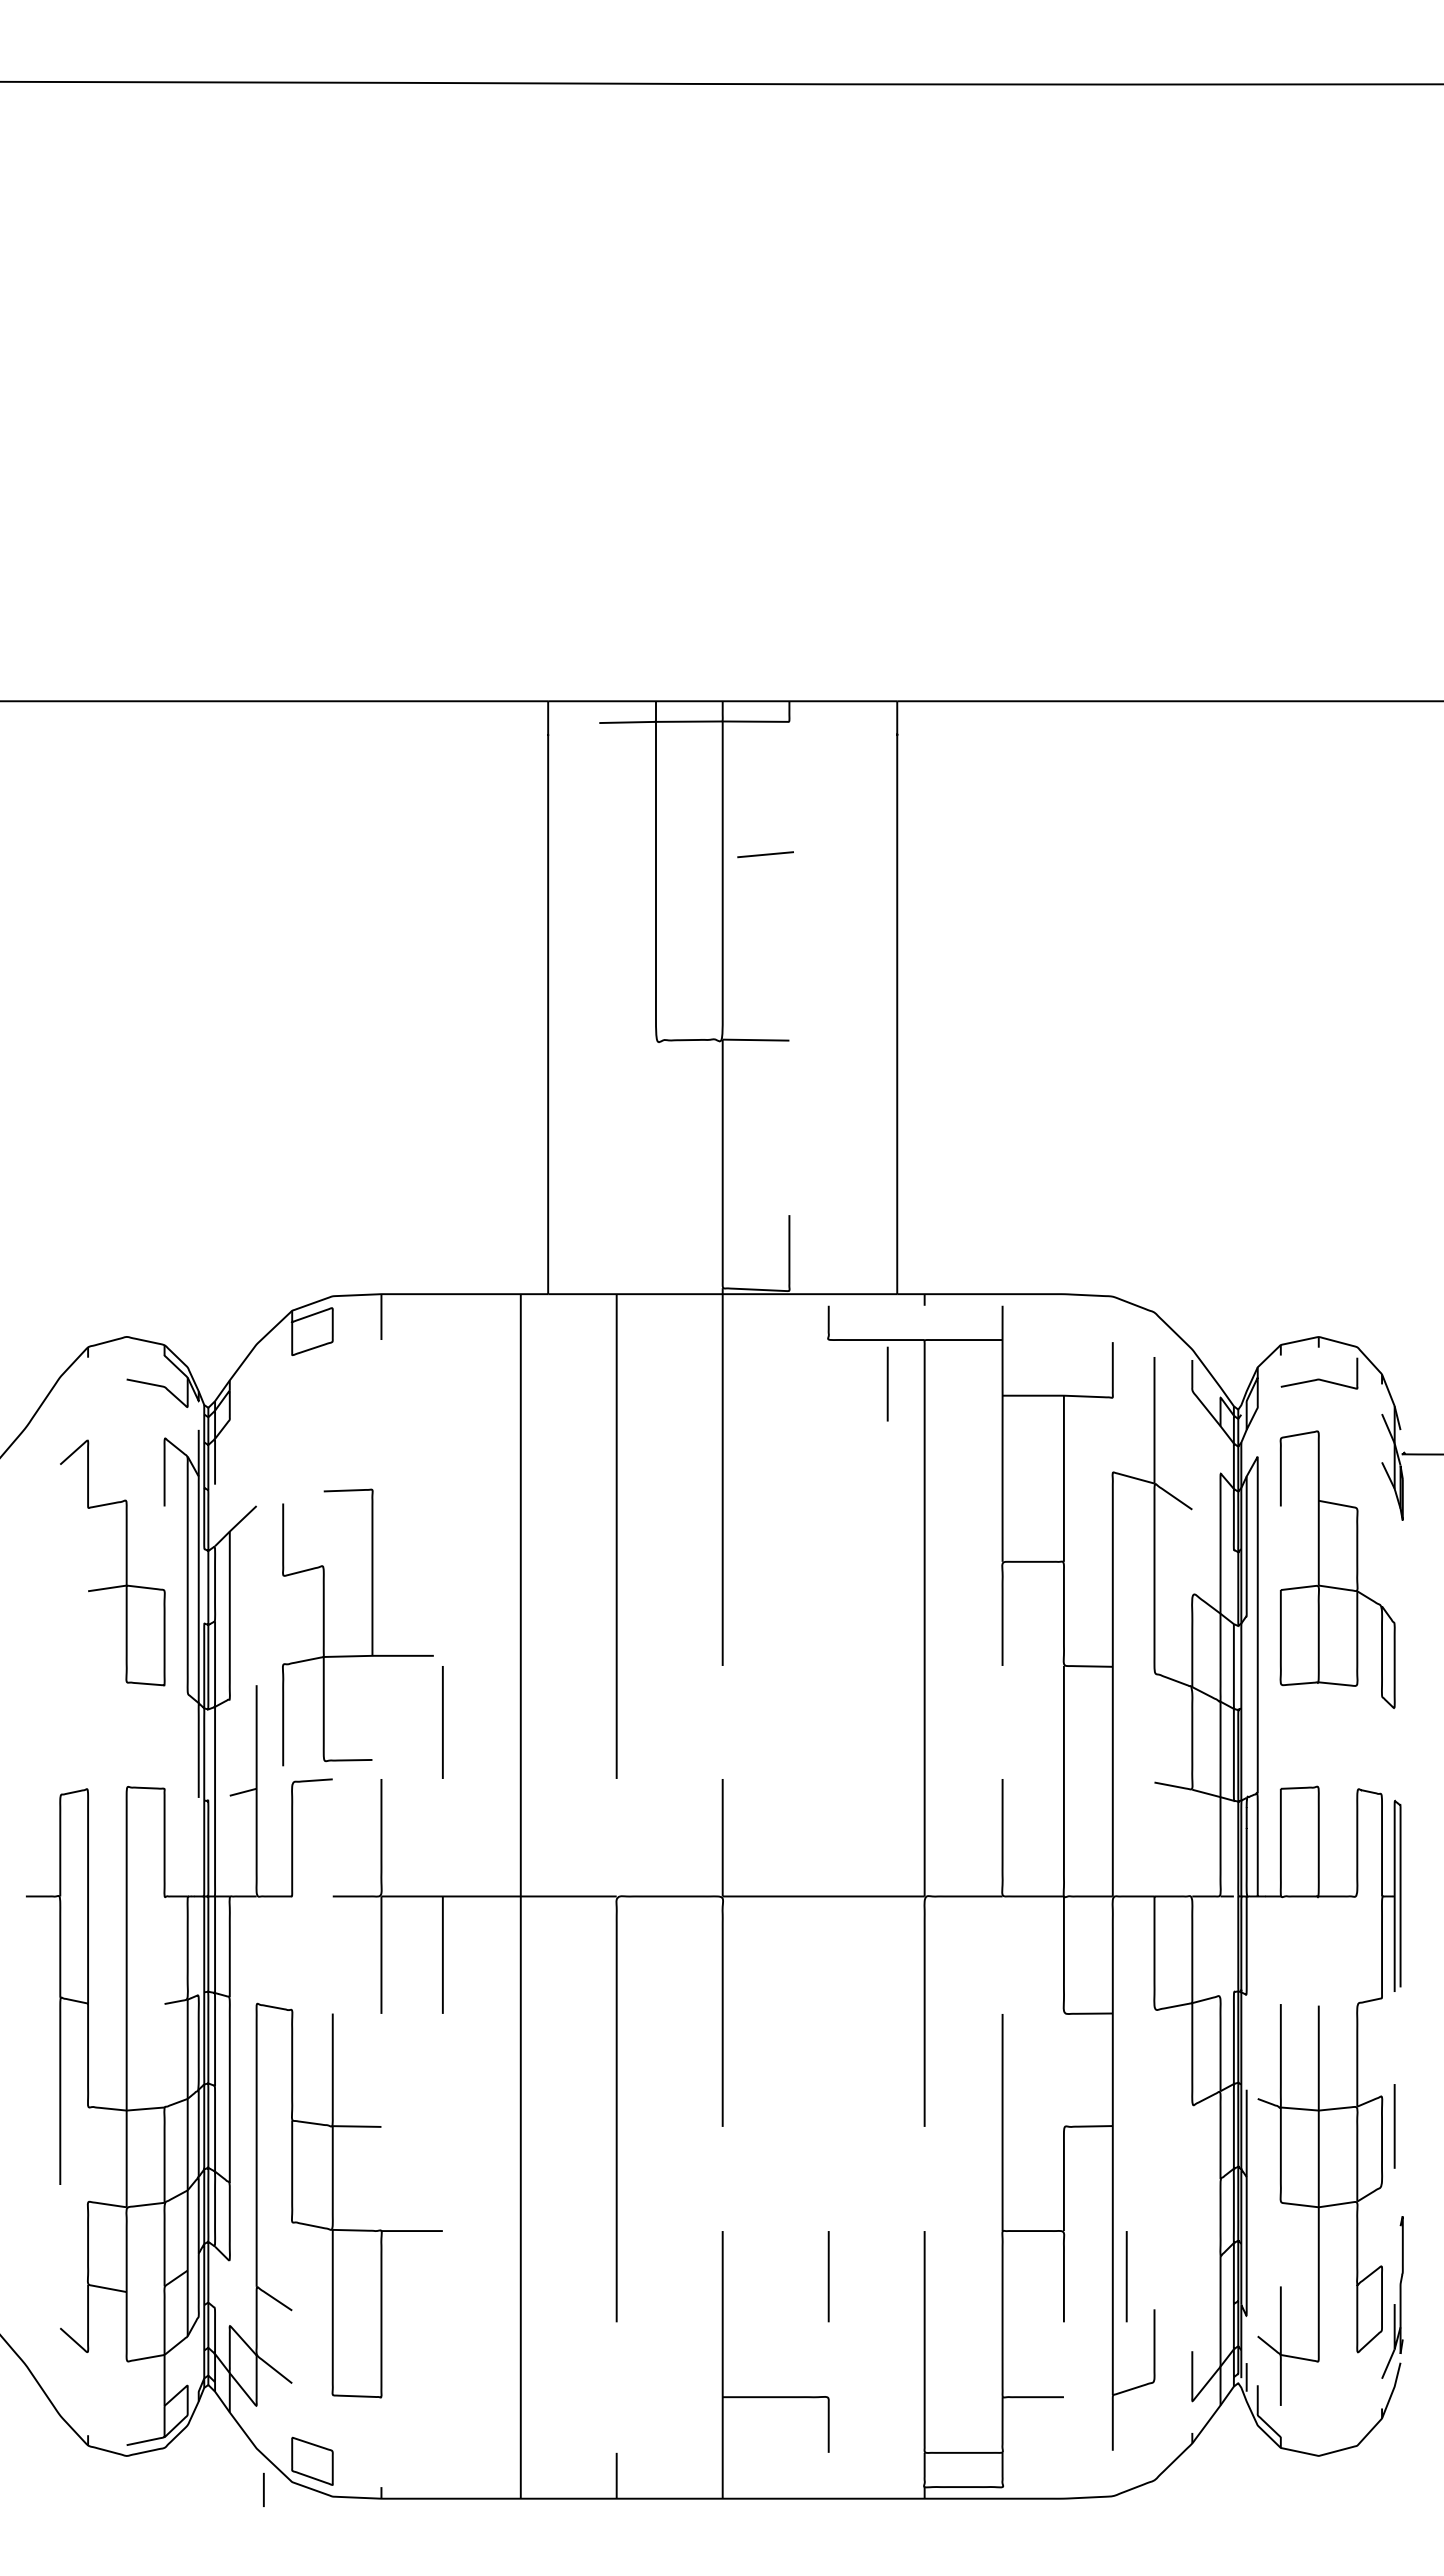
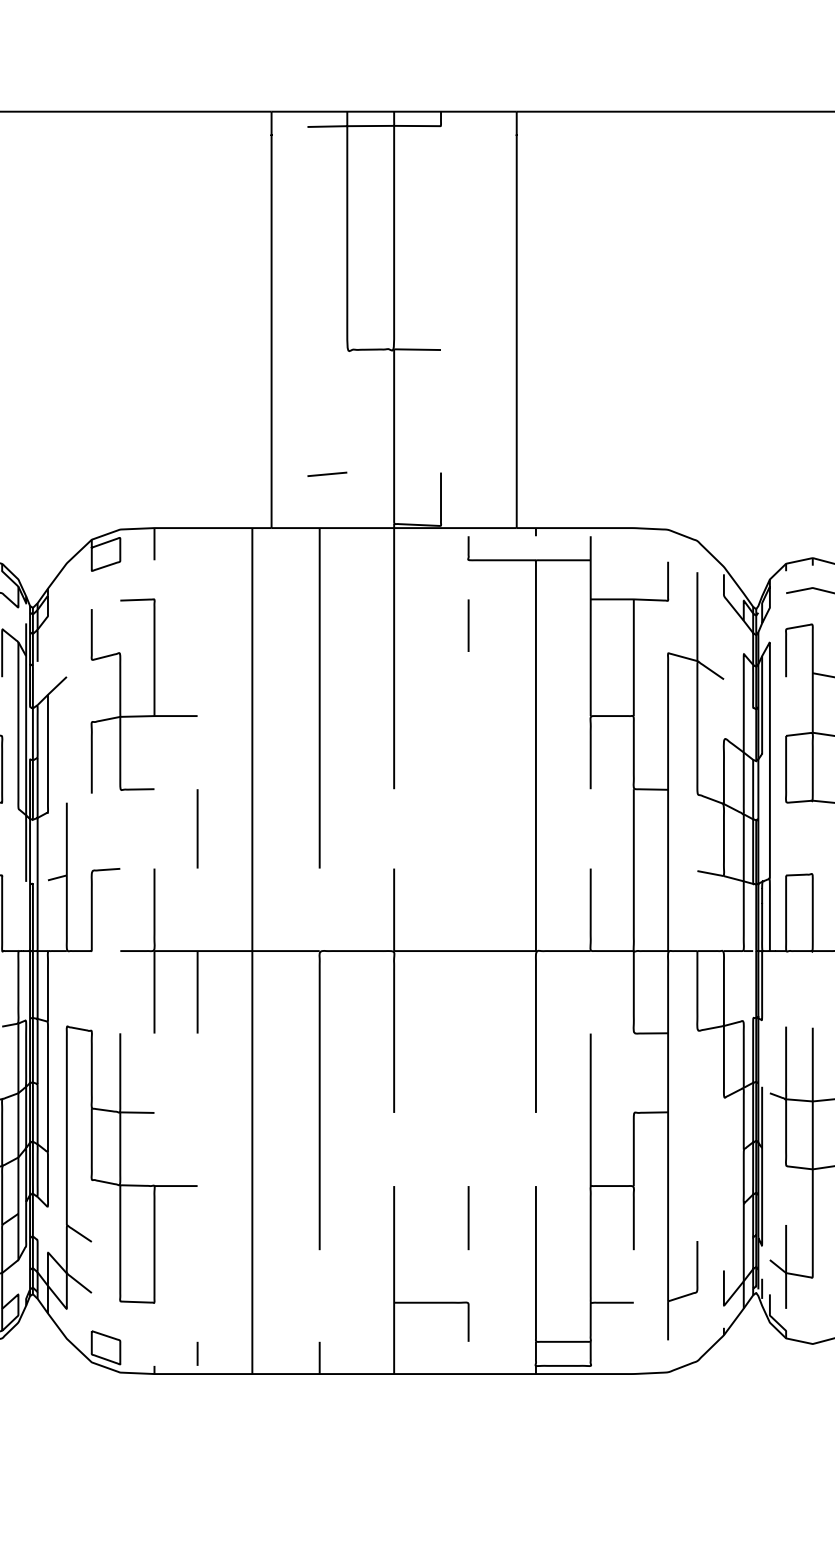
line: (765, 854) -> (327, 474), moved
line: (887, 1383) -> (468, 625), moved
part: (371, 1627) -> (153, 696), moved
line: (1126, 2276) -> (677, 1217), removed
line: (263, 2489) -> (197, 1353), moved

